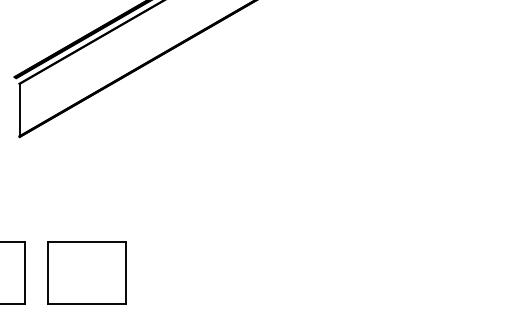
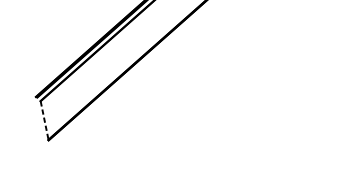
line: (19, 110) -> (44, 120), solid -> dashed

